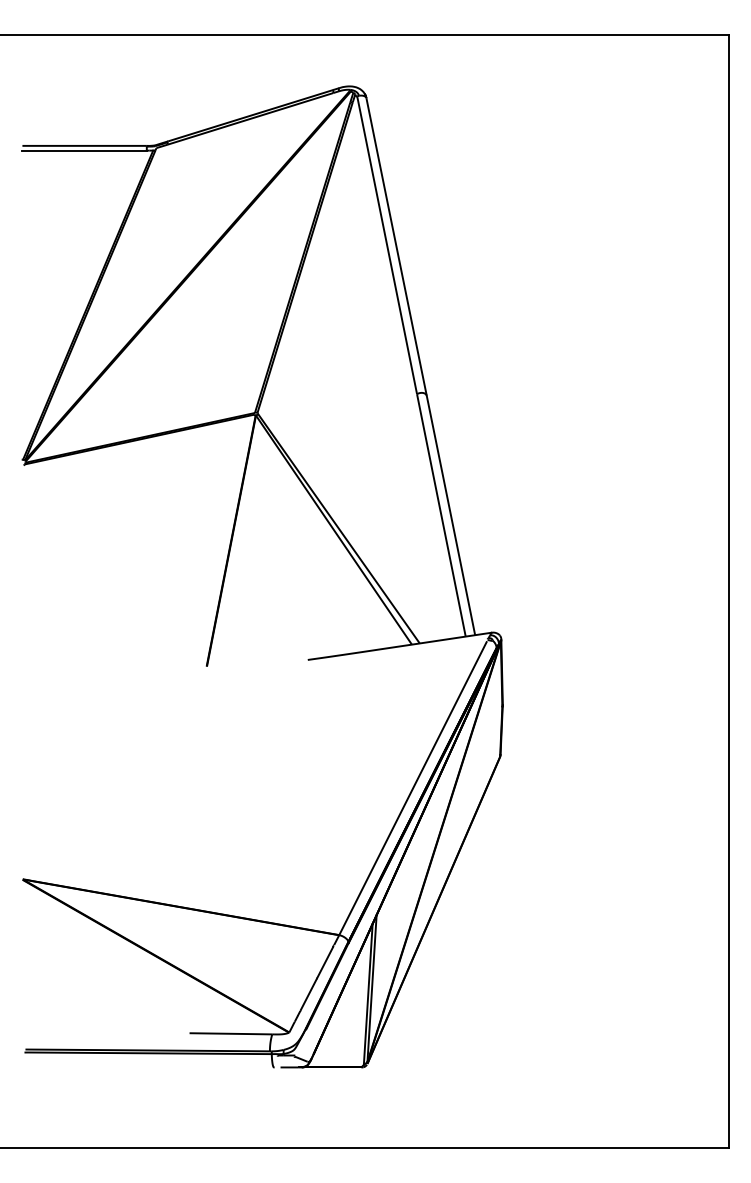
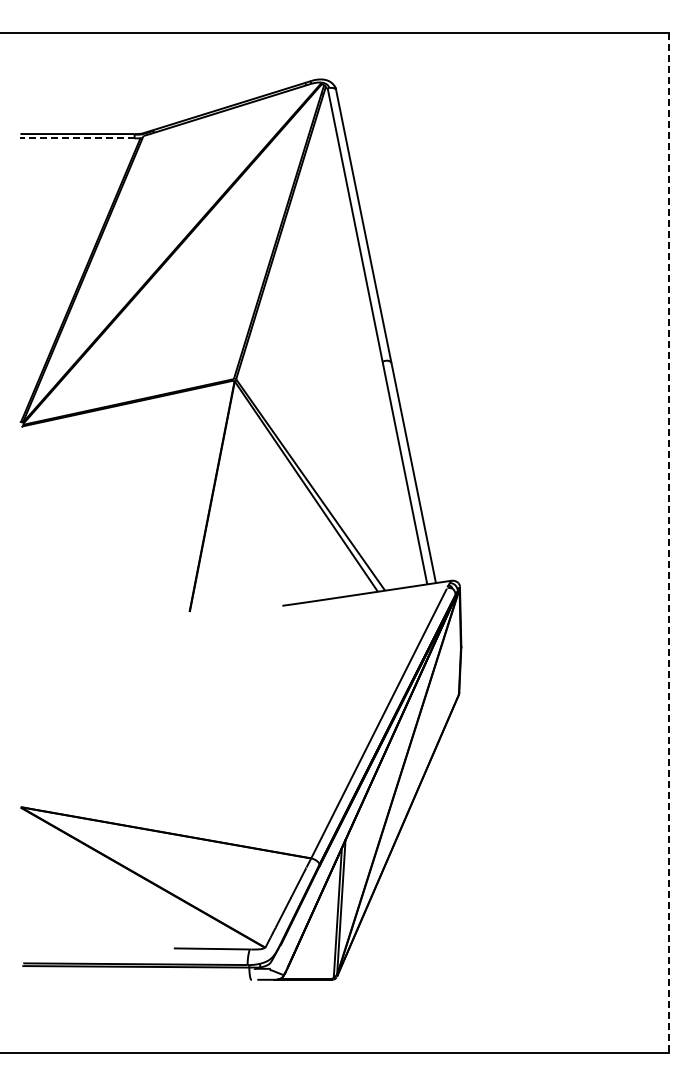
line: (84, 150) -> (77, 138), solid -> dashed
line: (728, 592) -> (668, 543), solid -> dashed

